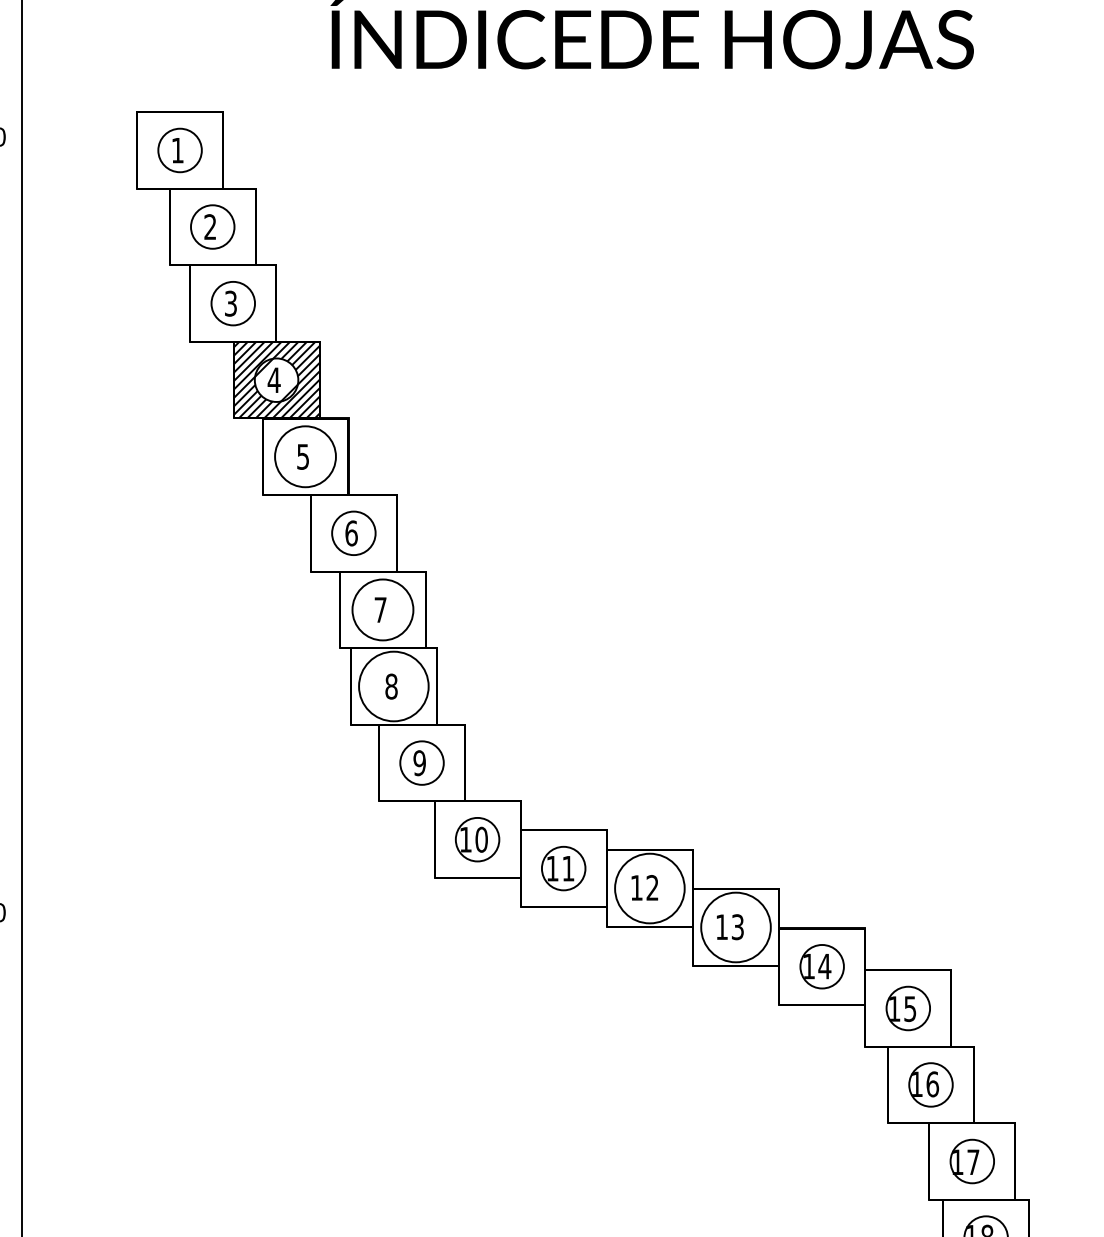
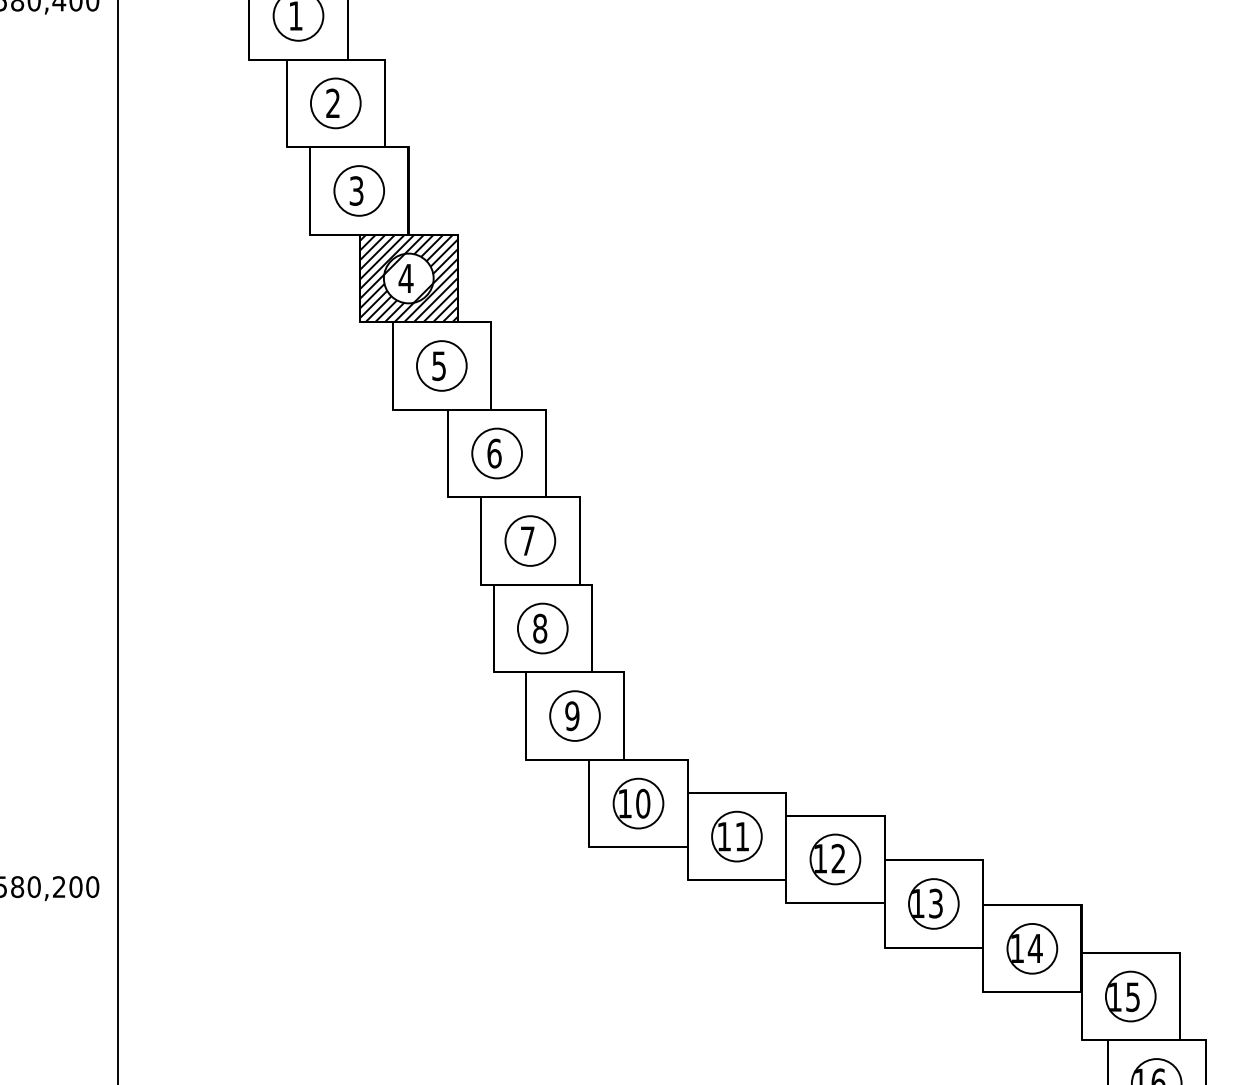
circle: (305, 456) -> (441, 365), size x0.71
circle: (382, 609) -> (529, 540), size x0.71
circle: (393, 686) -> (542, 628), size x0.62
circle: (649, 888) -> (834, 859), size x0.62
circle: (735, 927) -> (933, 903), size x0.62

